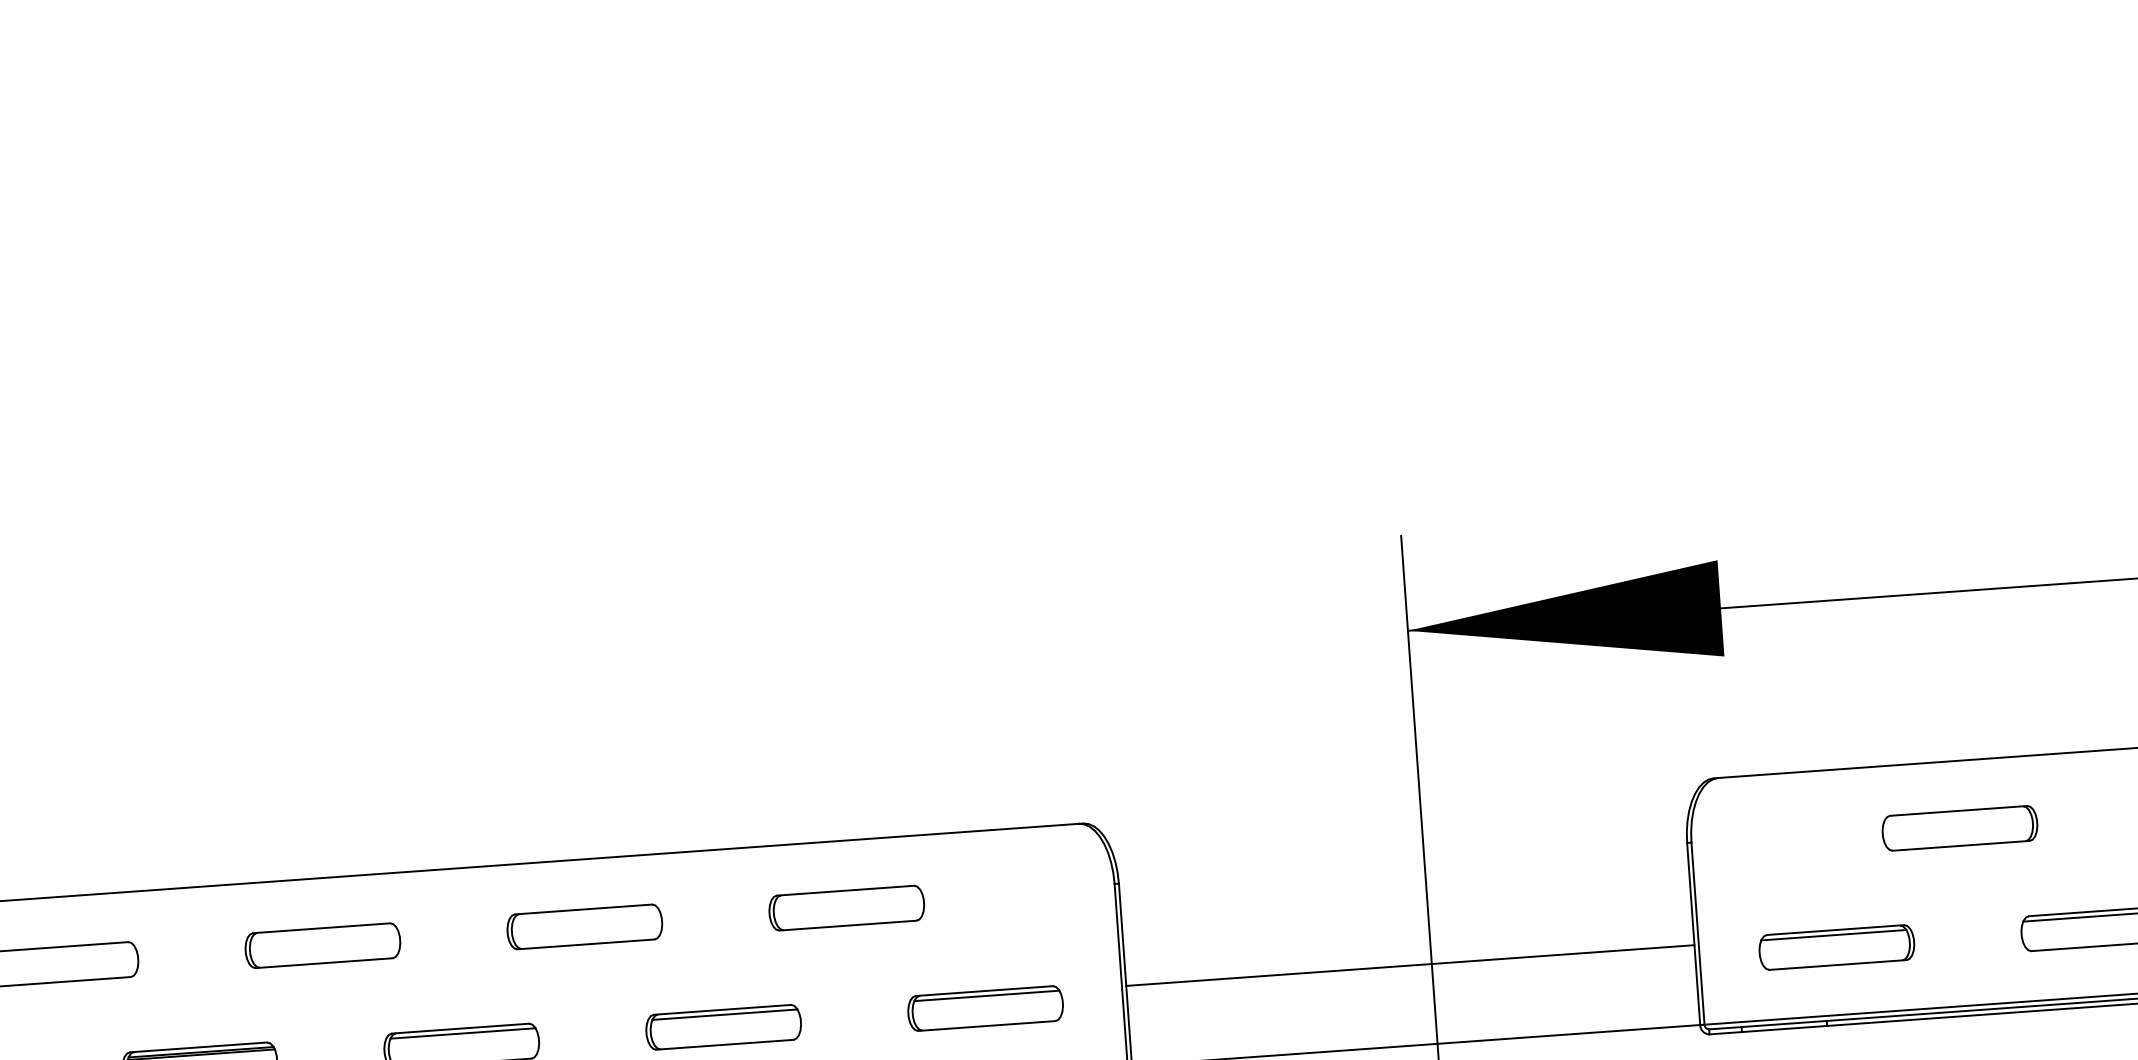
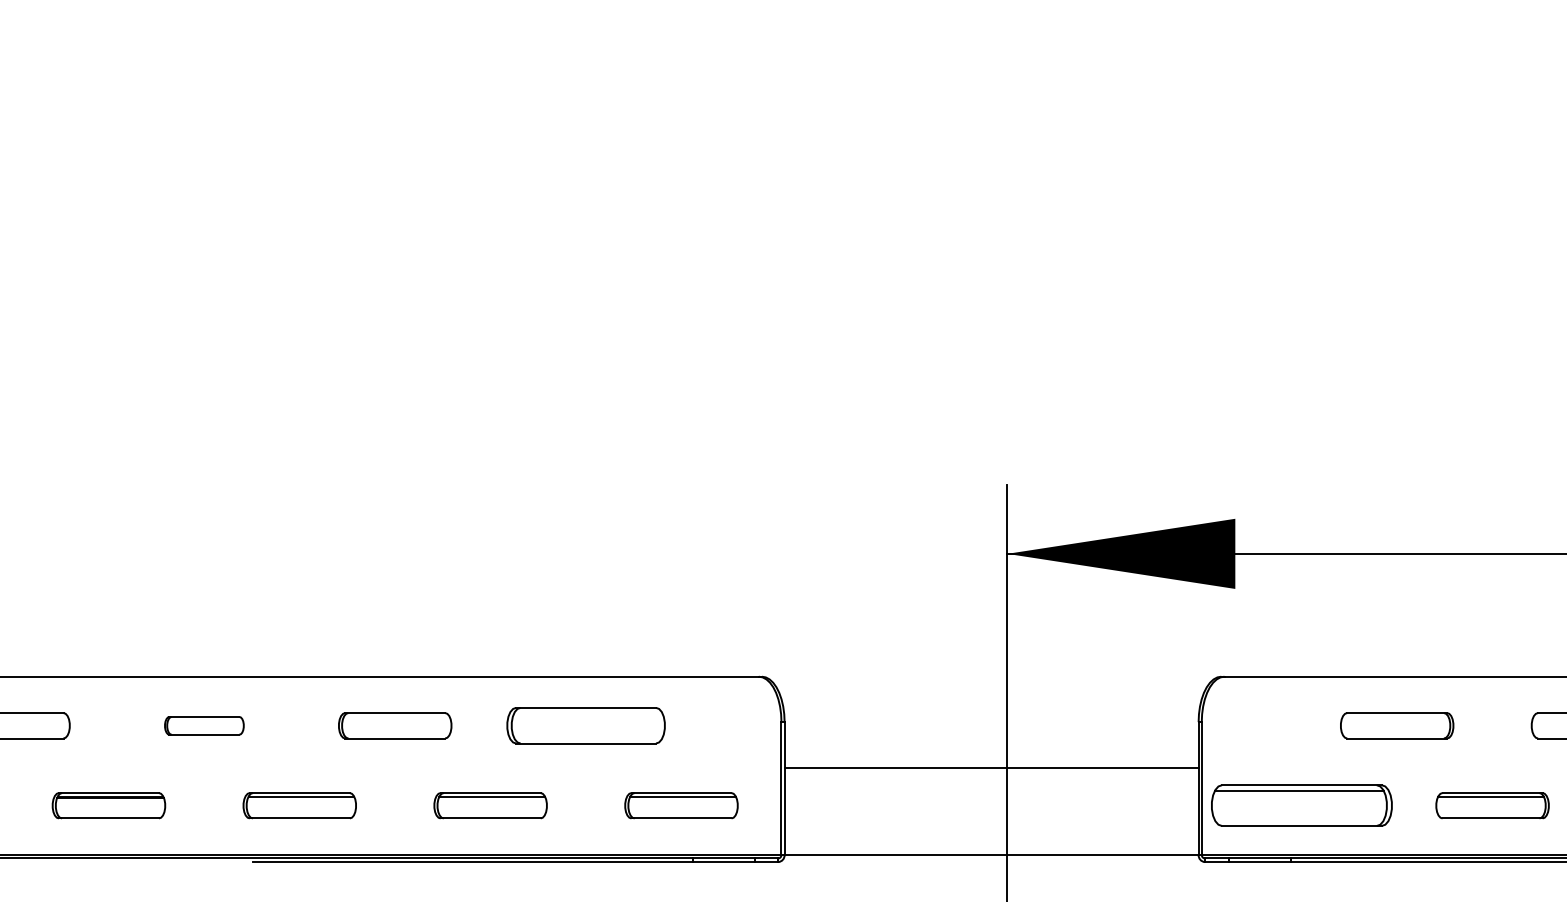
part: (845, 907) -> (585, 725), size x1.4
part: (323, 945) -> (204, 725), size x0.7
part: (1836, 947) -> (1301, 805), size x1.6
line: (1410, 965) -> (991, 767), moved

